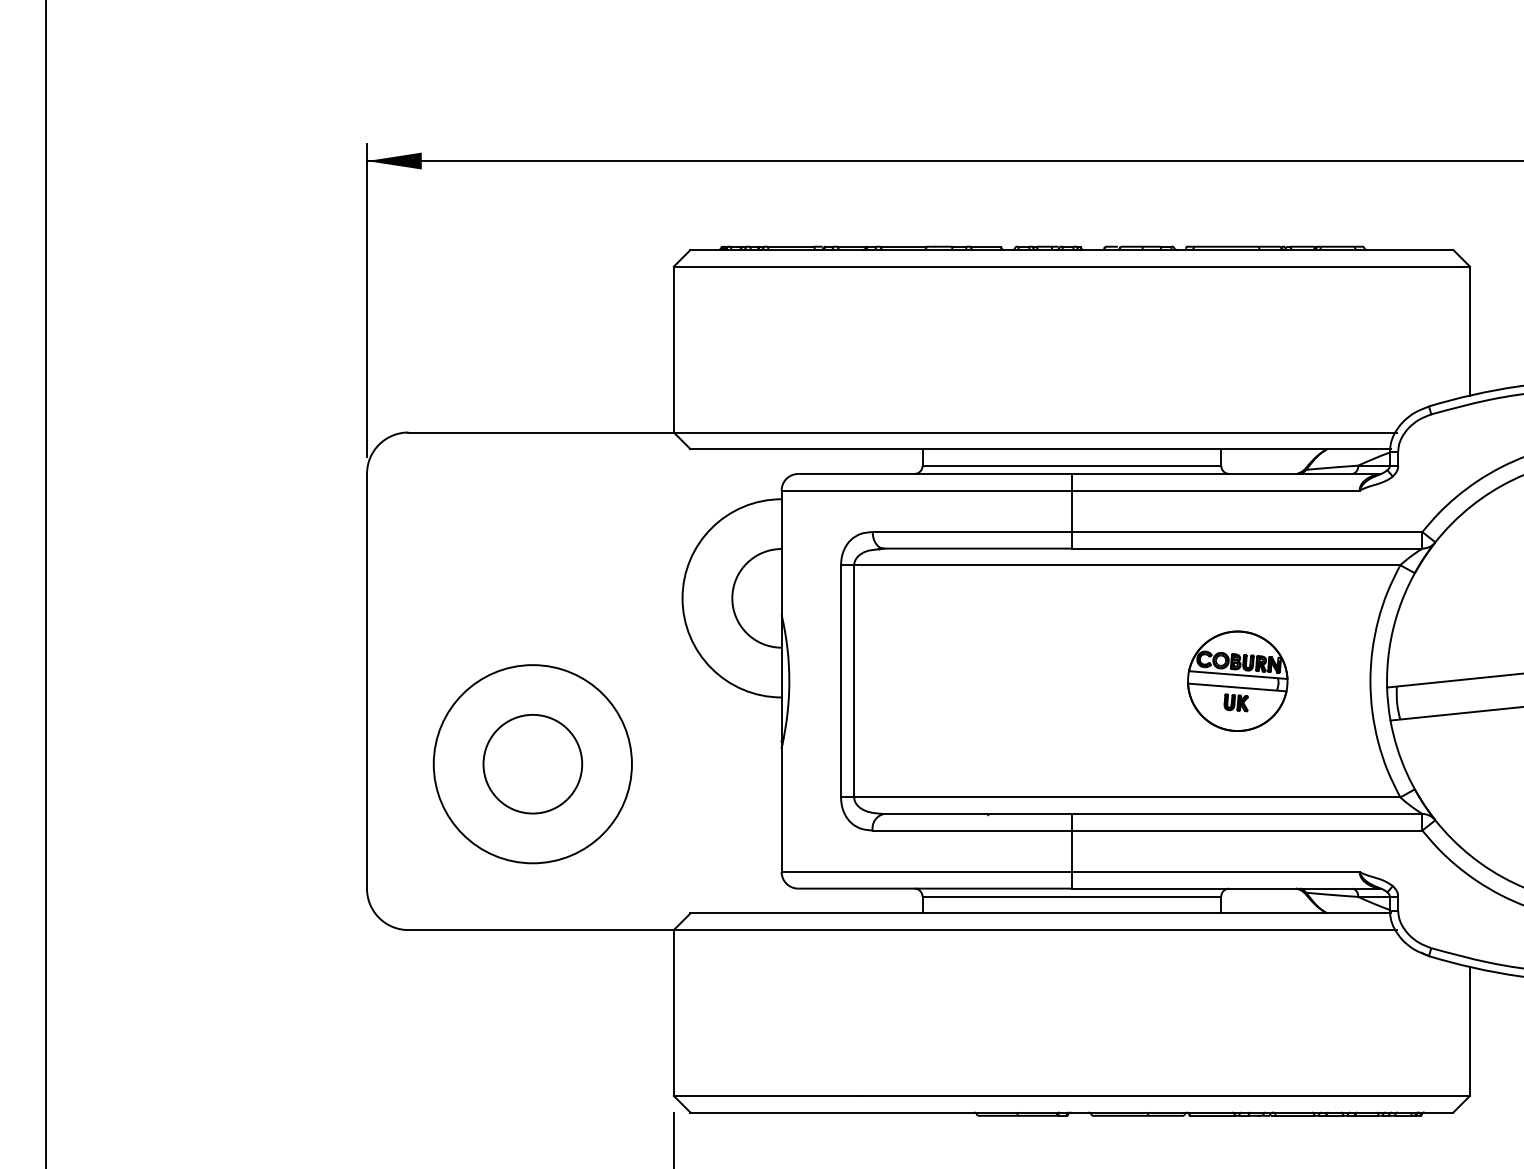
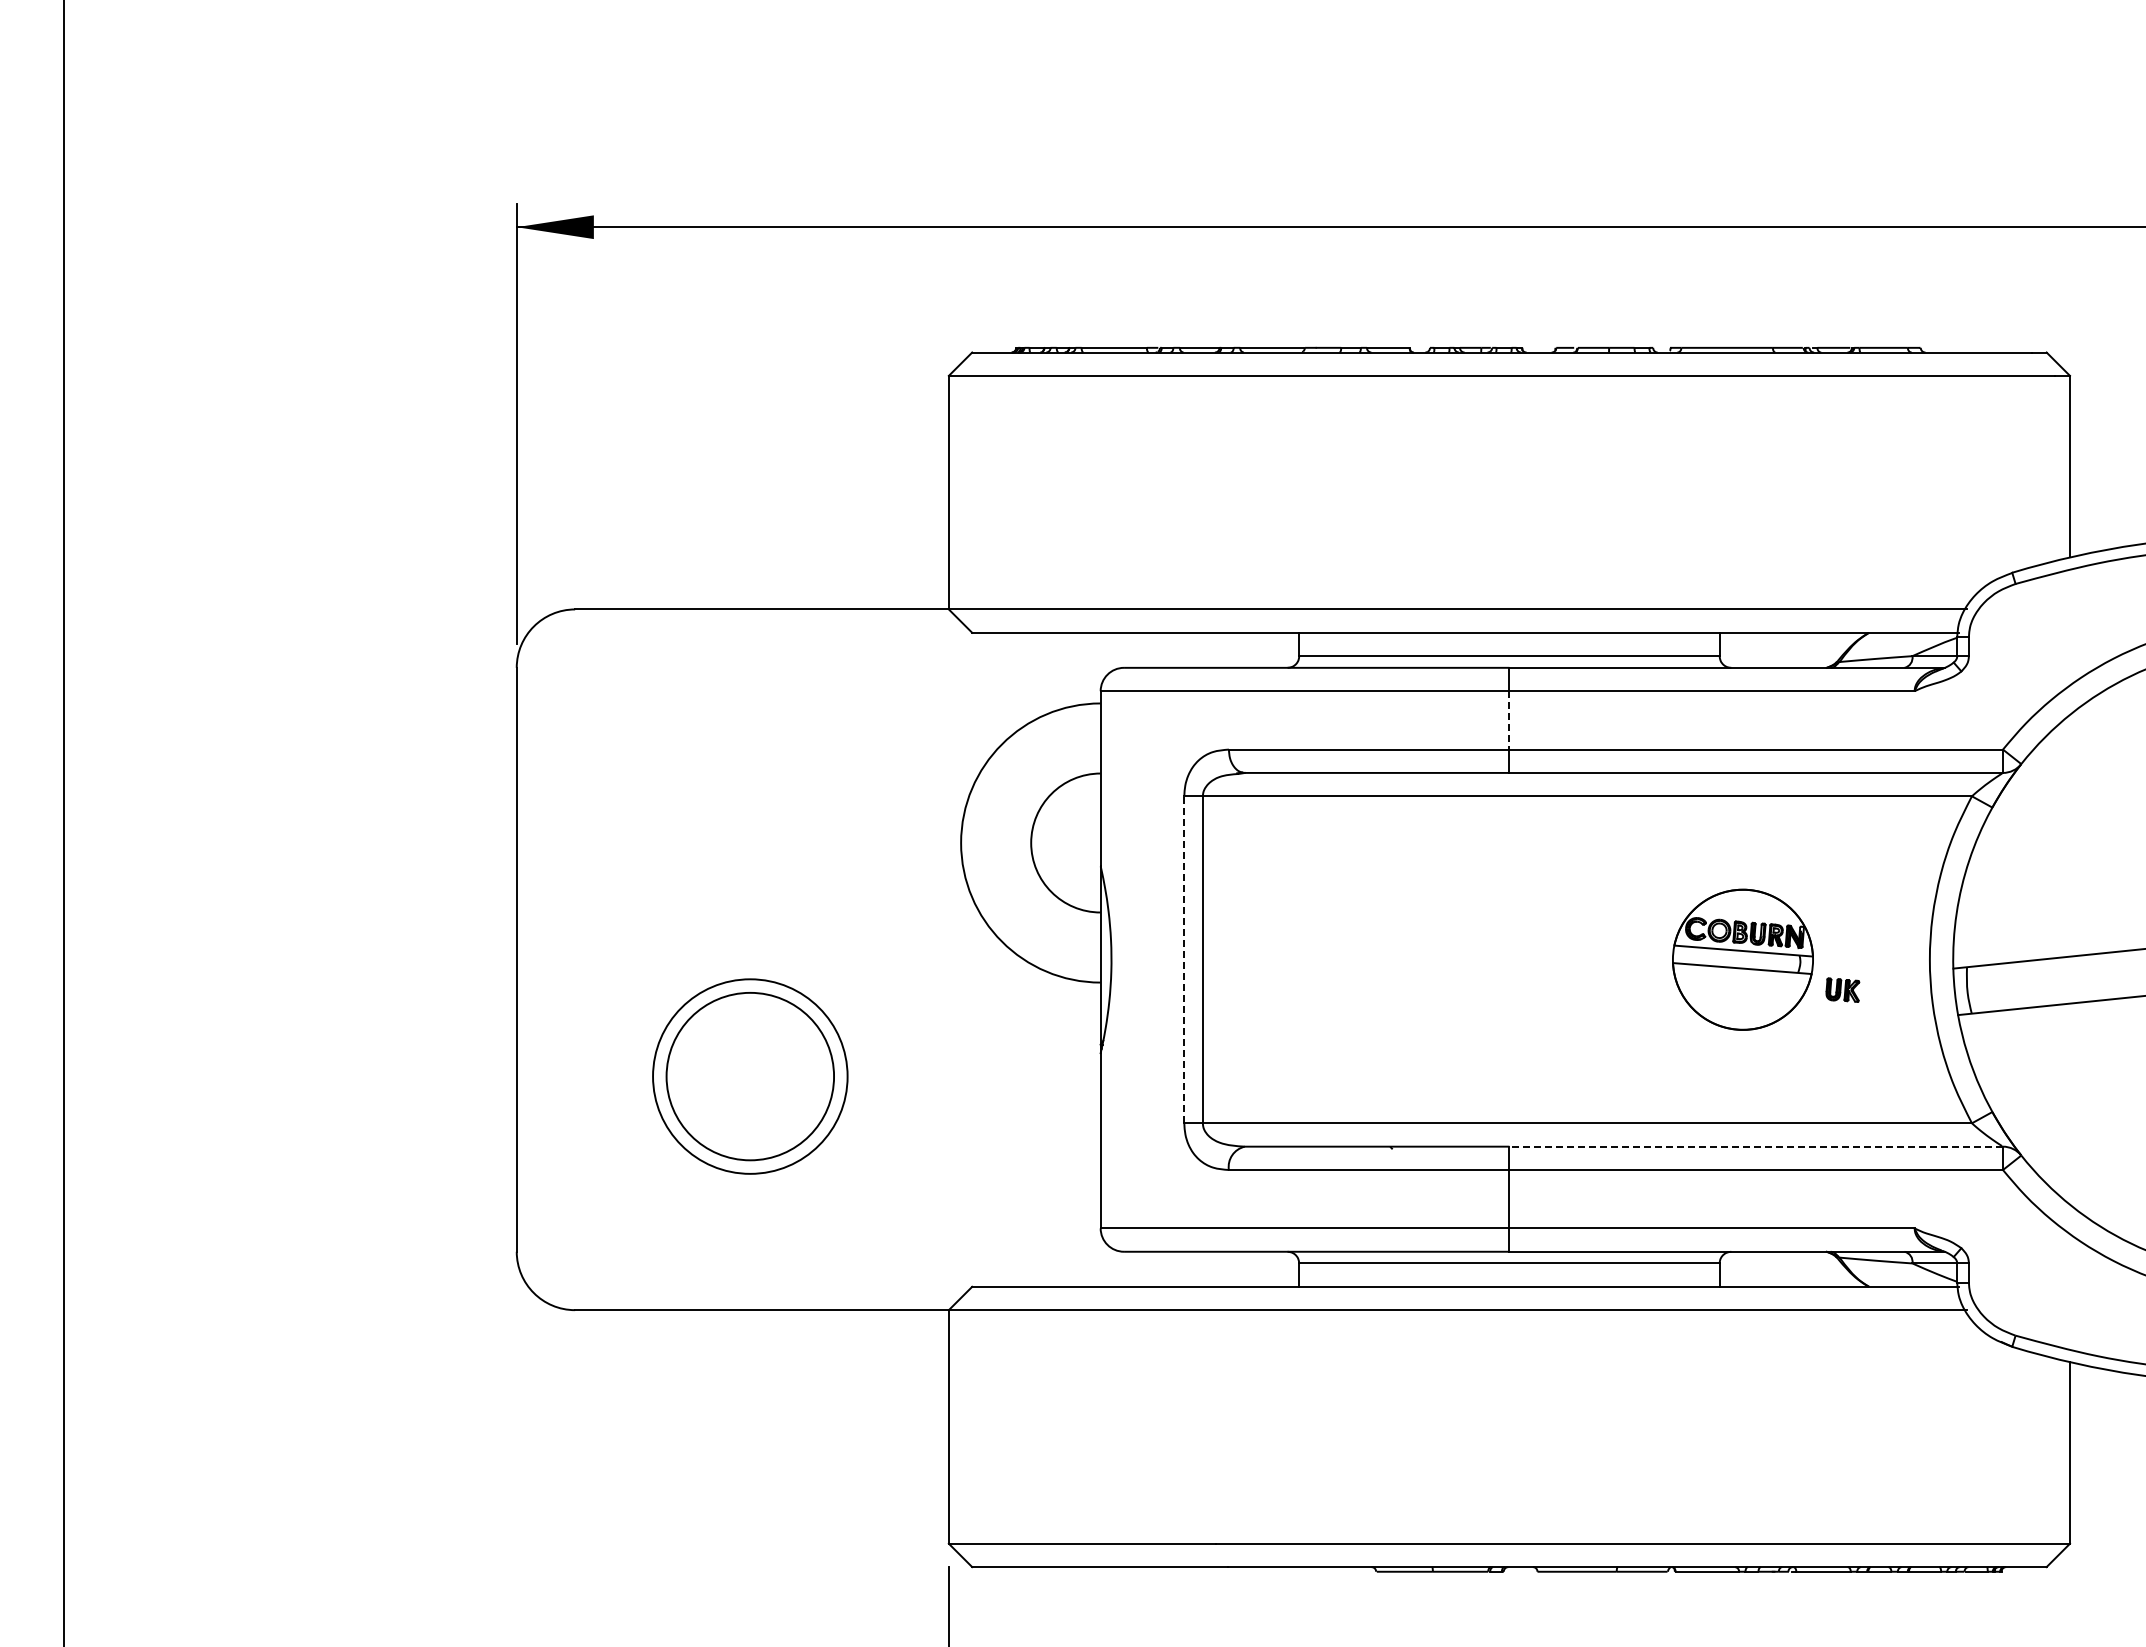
line: (1071, 511) -> (1509, 720), solid -> dashed
line: (841, 681) -> (1184, 959), solid -> dashed
part: (1235, 702) -> (1842, 989), moved
circle: (532, 764) -> (749, 1076), size x0.6
circle: (532, 764) -> (749, 1076), size x1.4
line: (1247, 813) -> (1756, 1146), solid -> dashed

